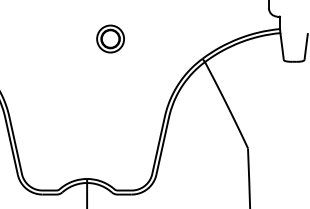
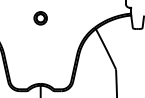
part: (110, 39) -> (40, 18), moved

